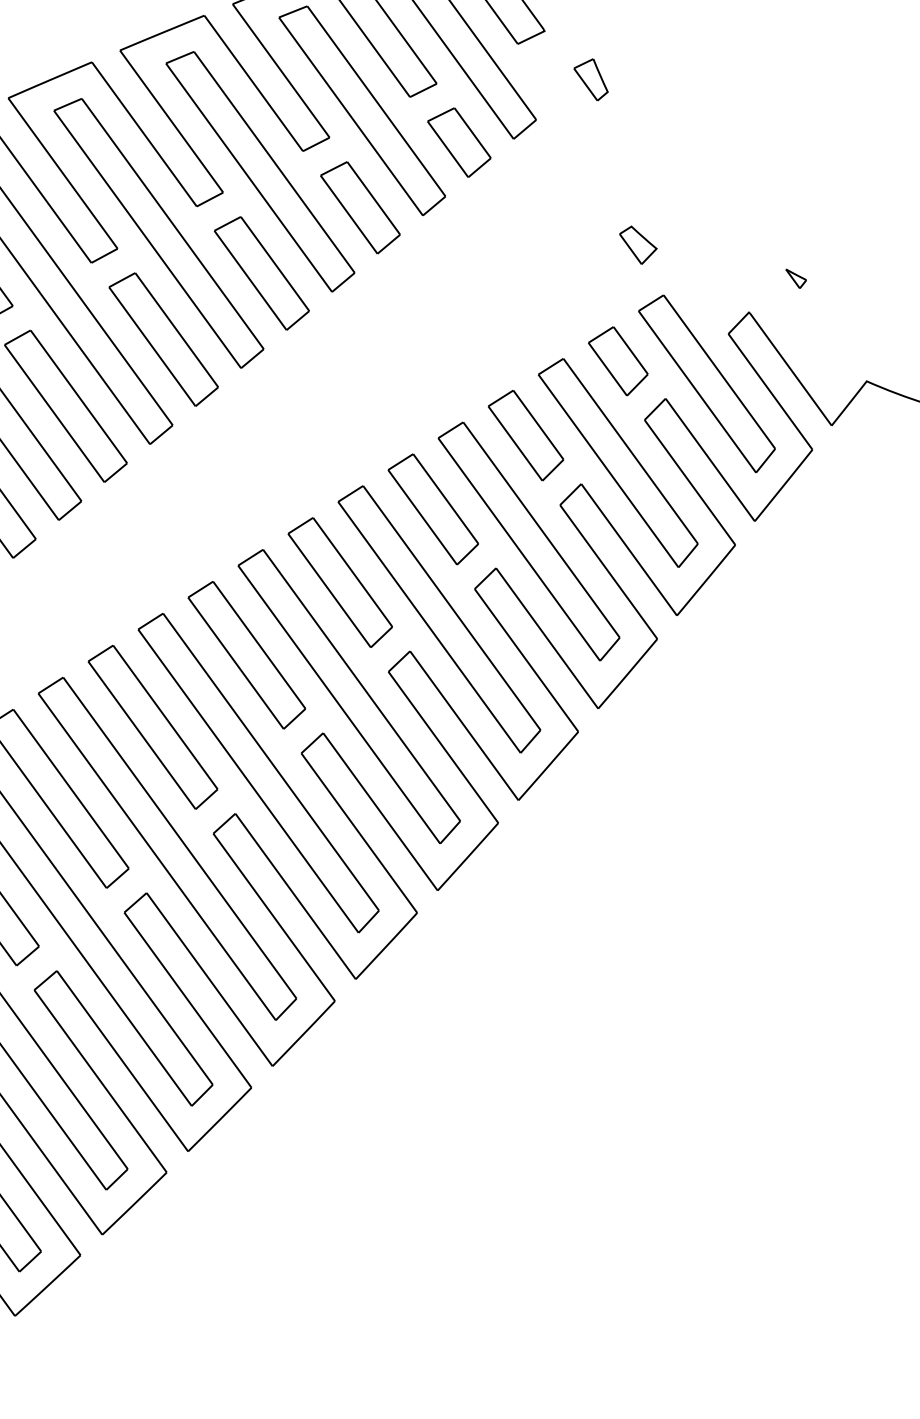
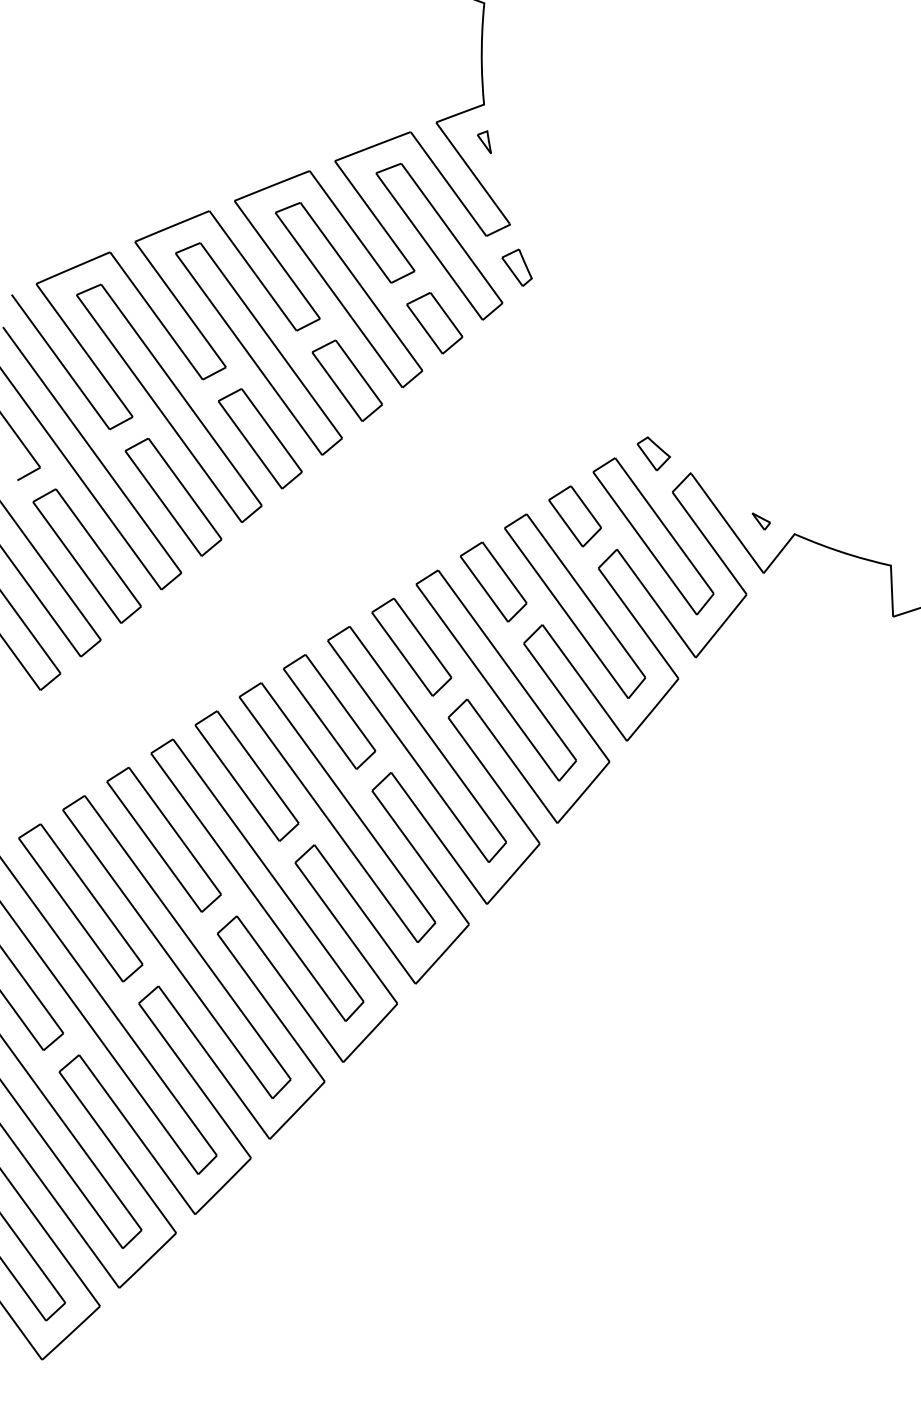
part: (590, 79) -> (516, 267), moved
part: (637, 244) -> (653, 453), moved
part: (795, 278) -> (760, 521), moved

